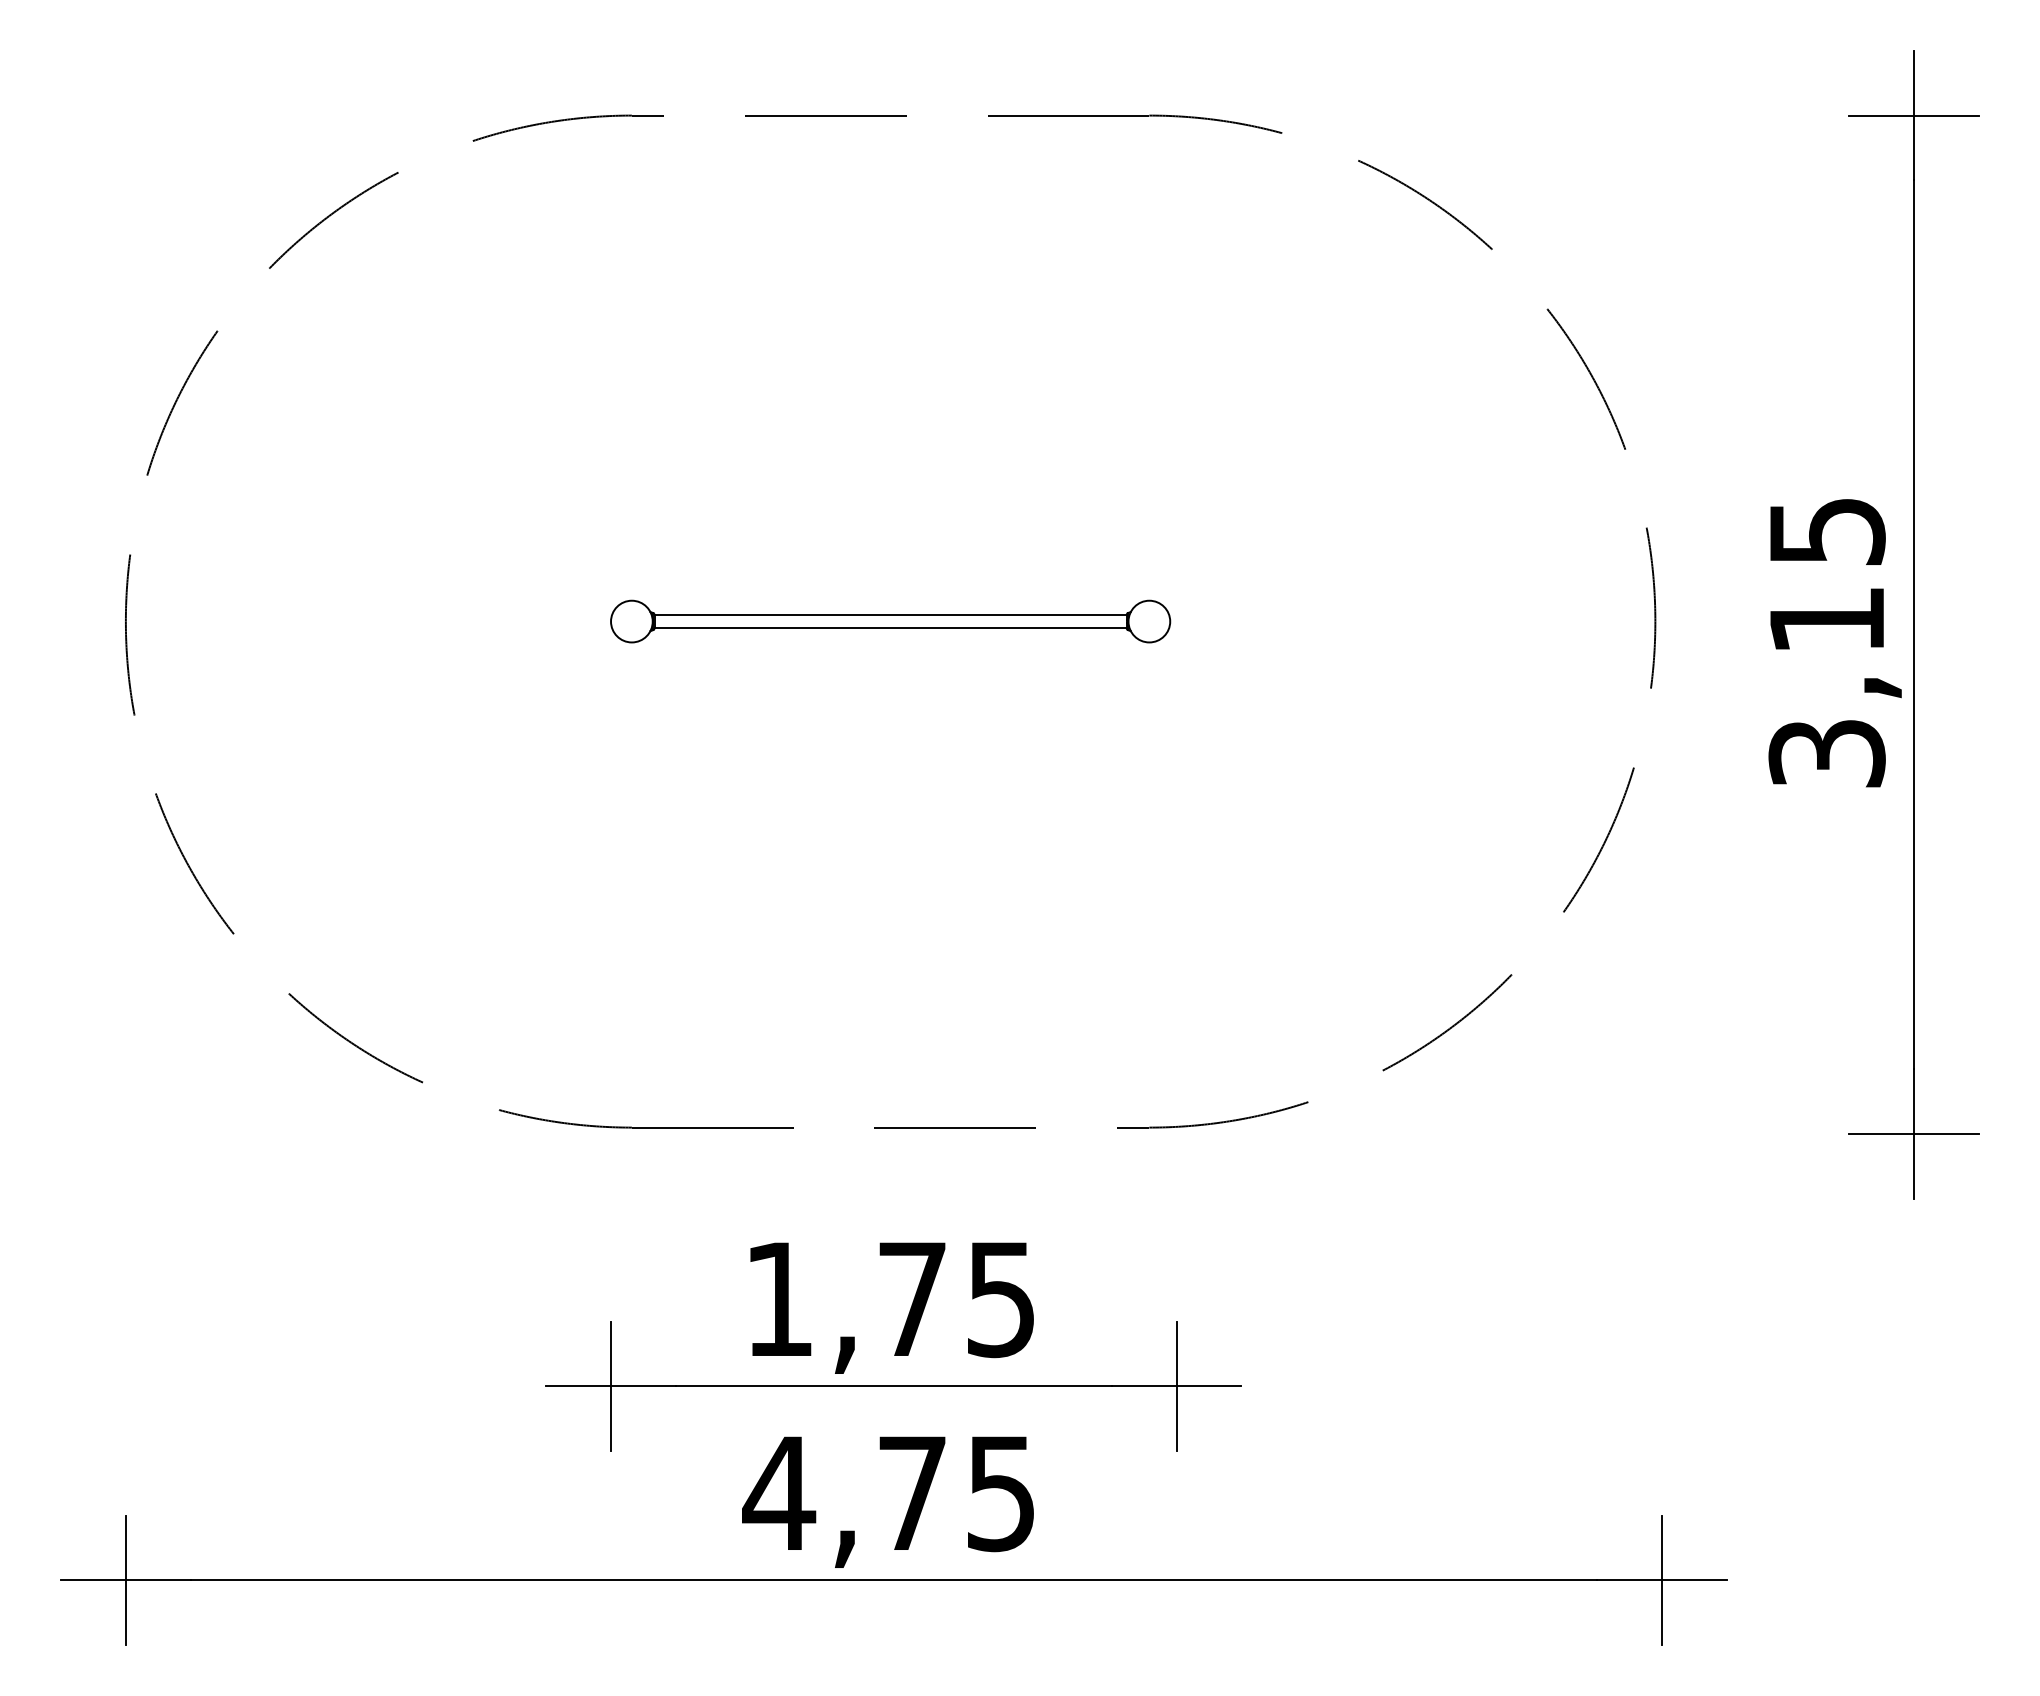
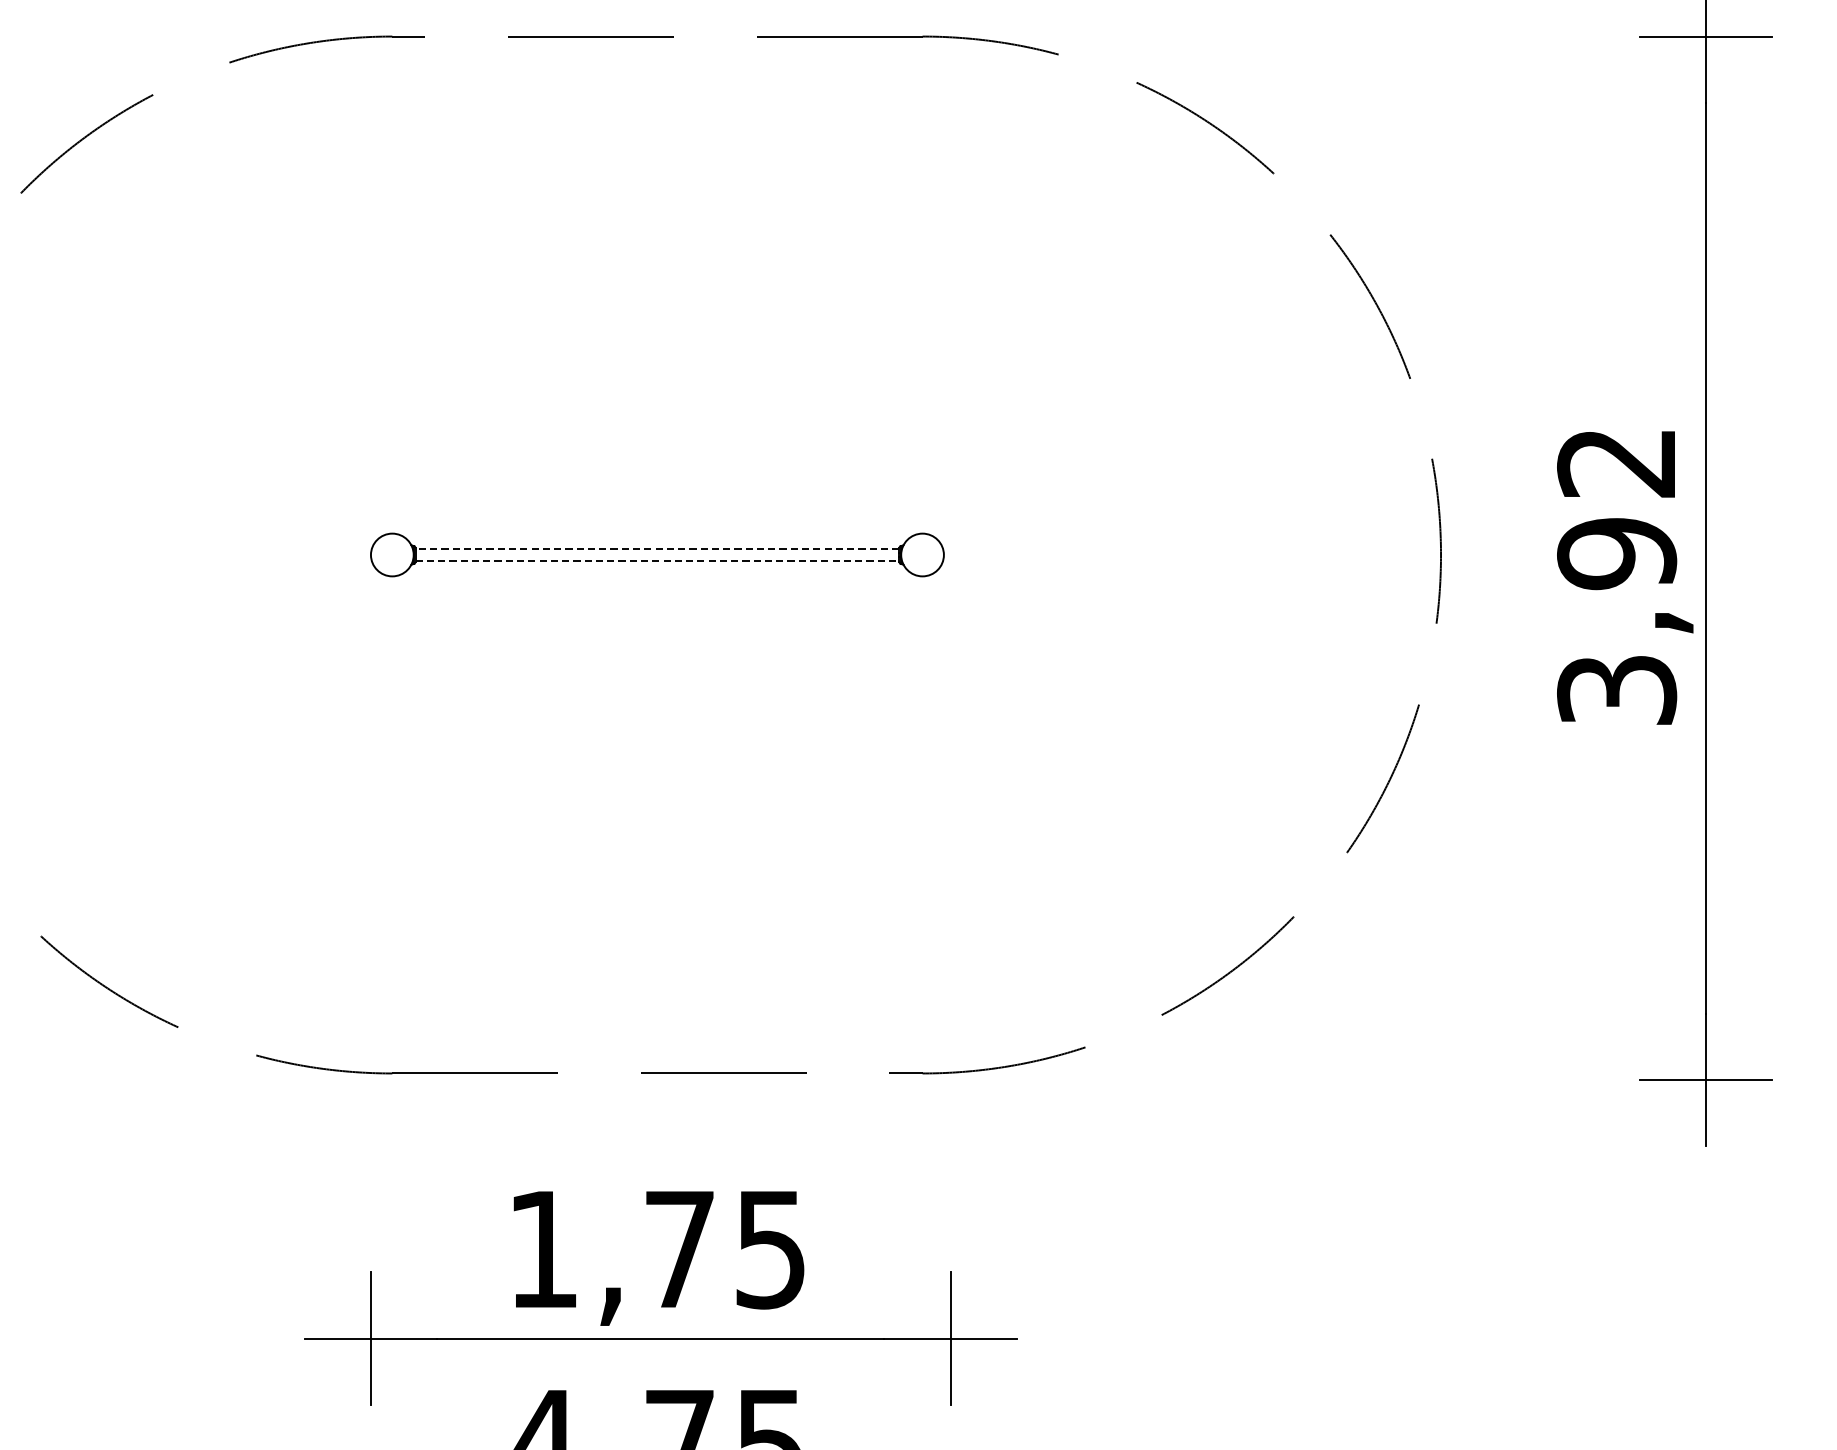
text: (1826, 577) -> (1616, 509), 3,15 -> 3,92
line: (890, 615) -> (657, 548), solid -> dashed
line: (891, 627) -> (658, 561), solid -> dashed

